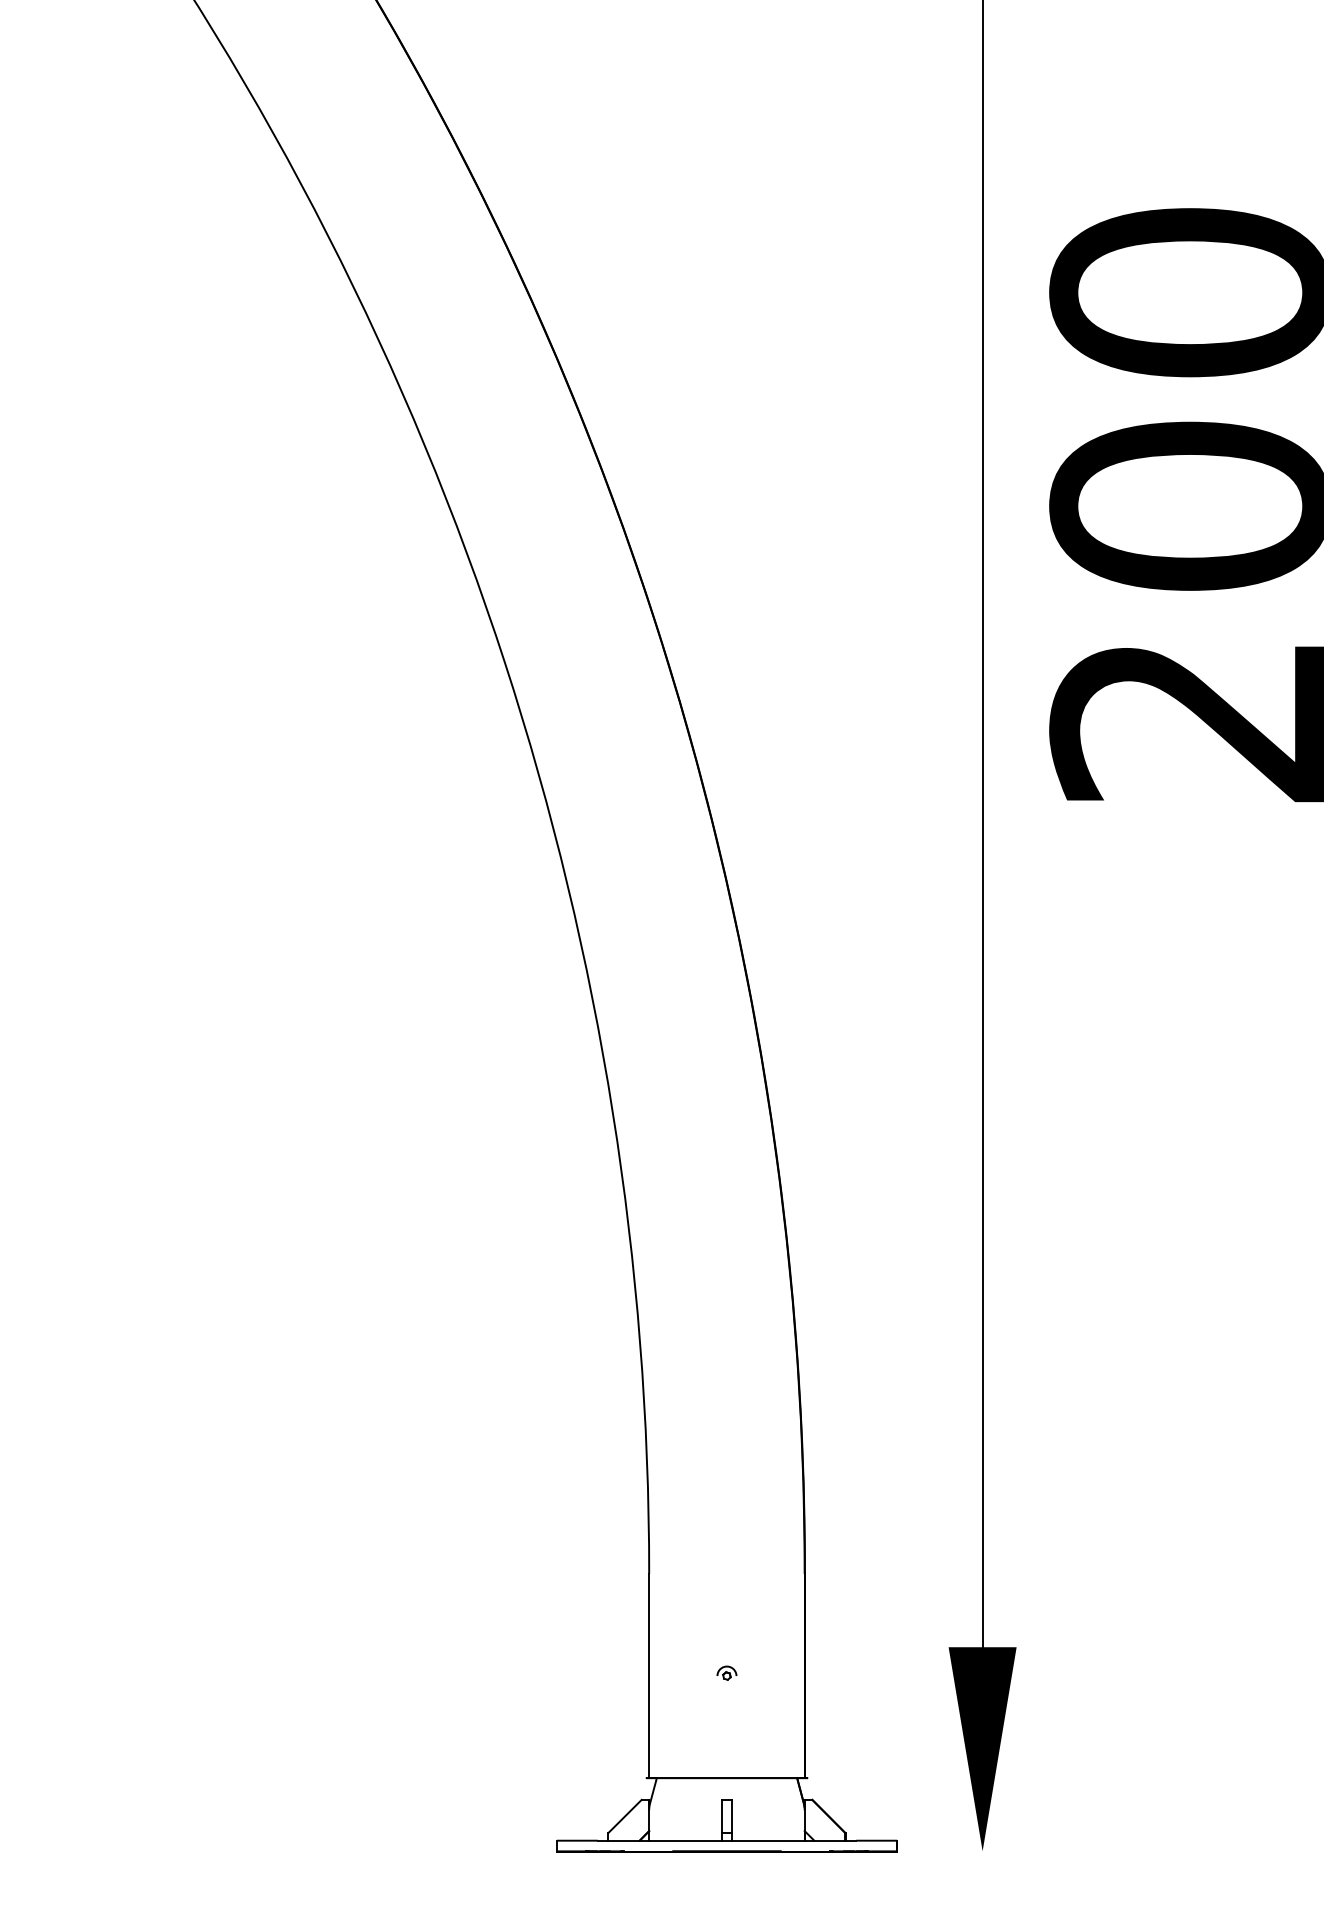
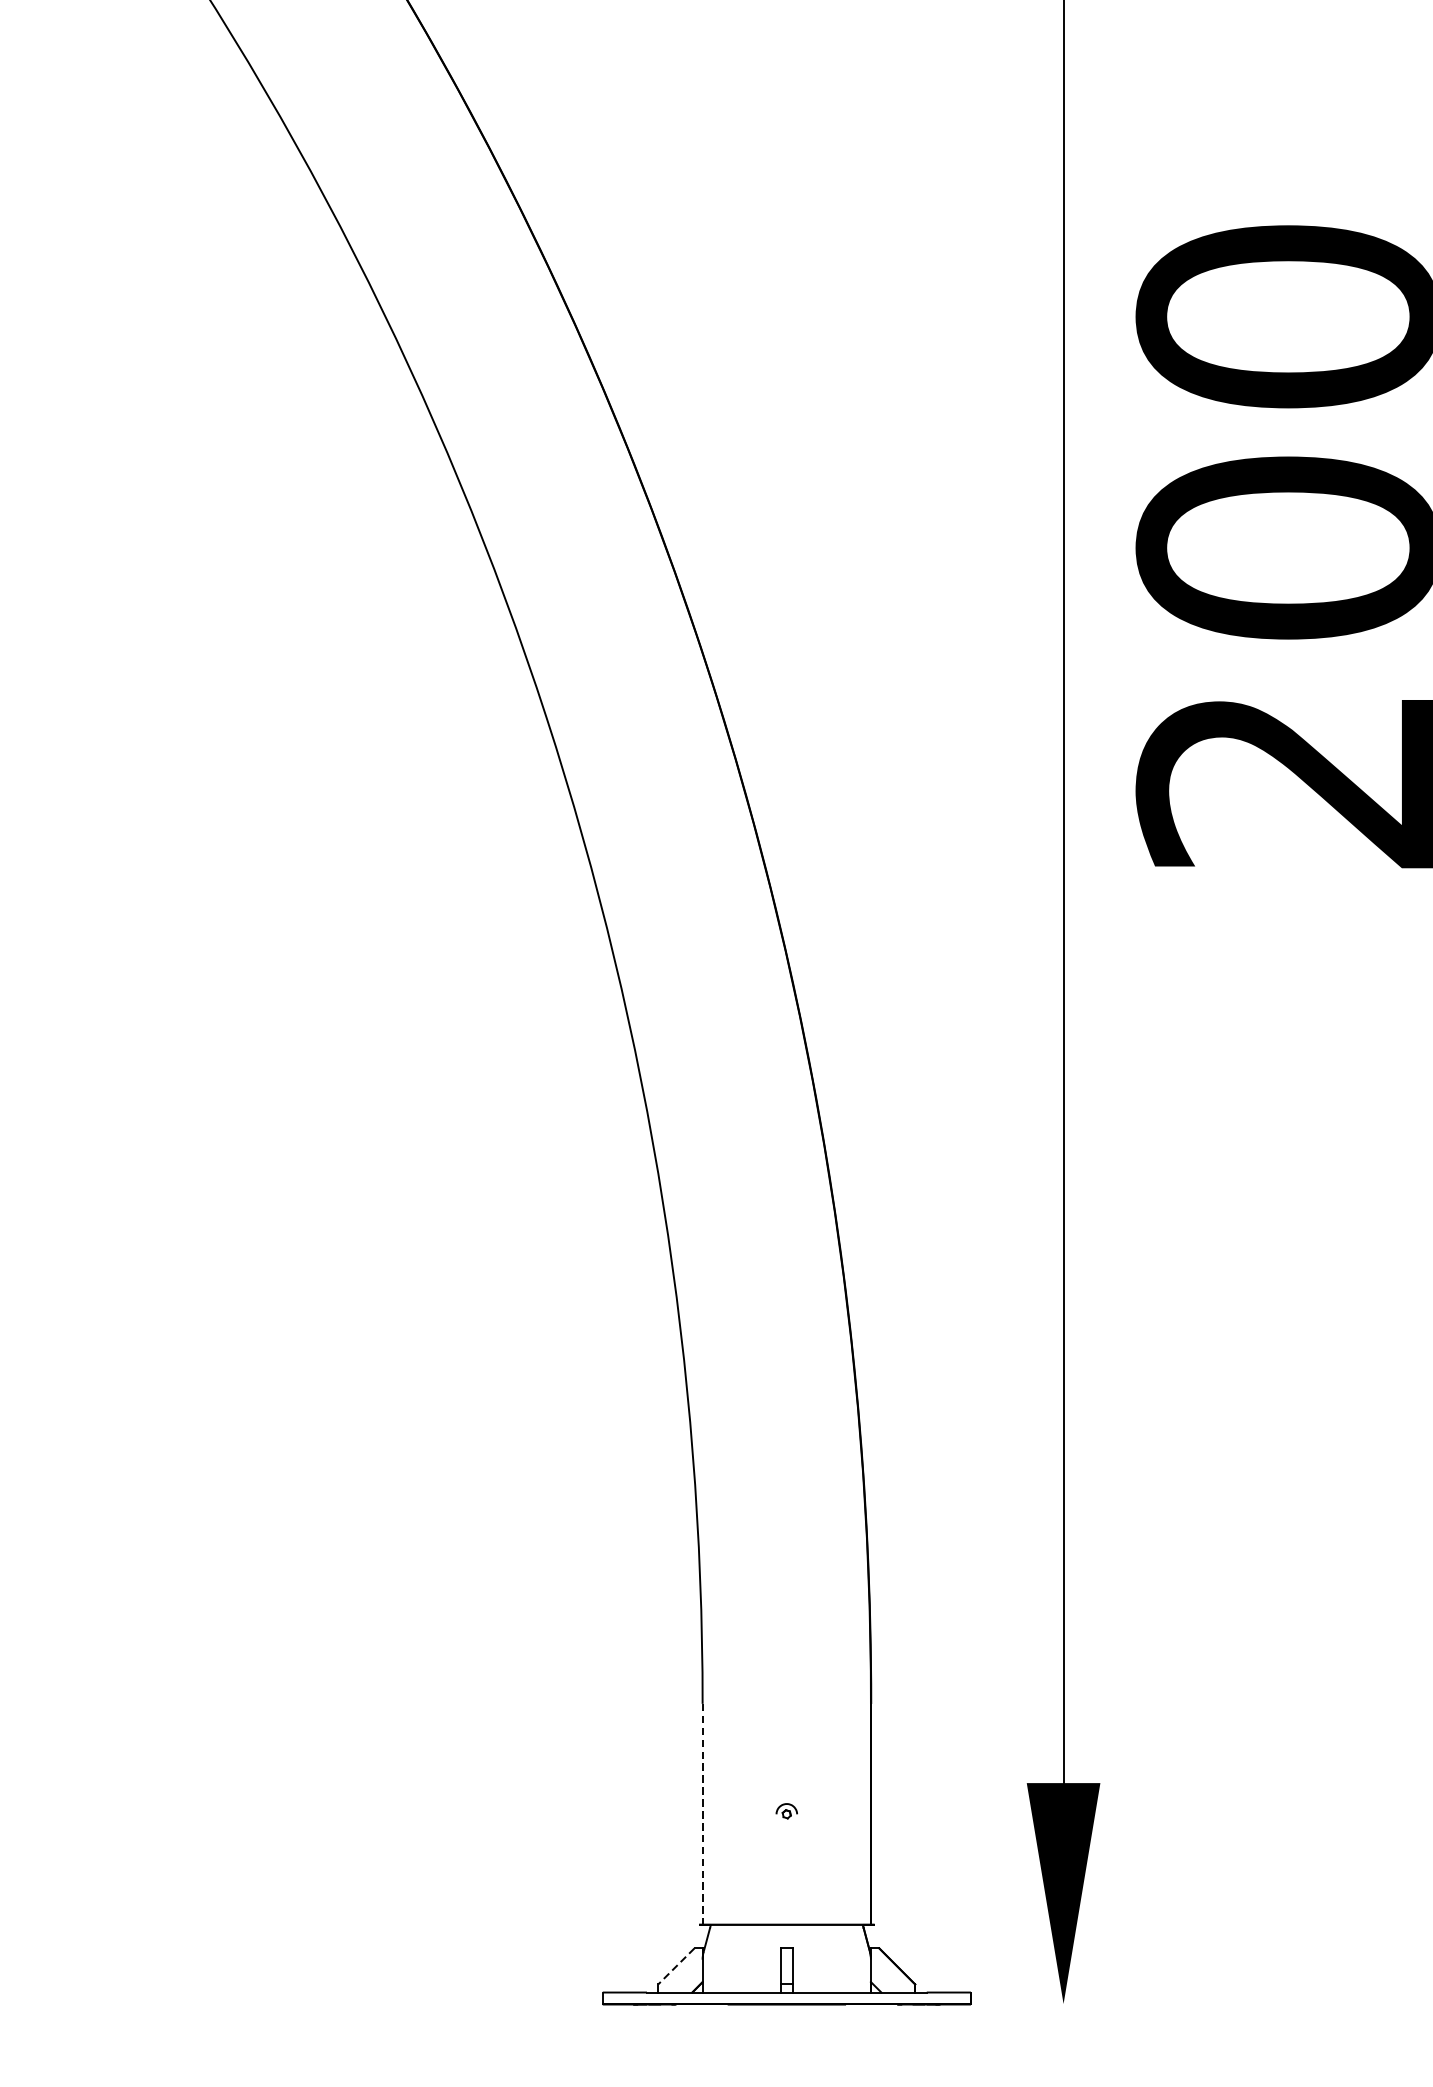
line: (649, 1676) -> (702, 1814), solid -> dashed
line: (625, 1816) -> (676, 1966), solid -> dashed

